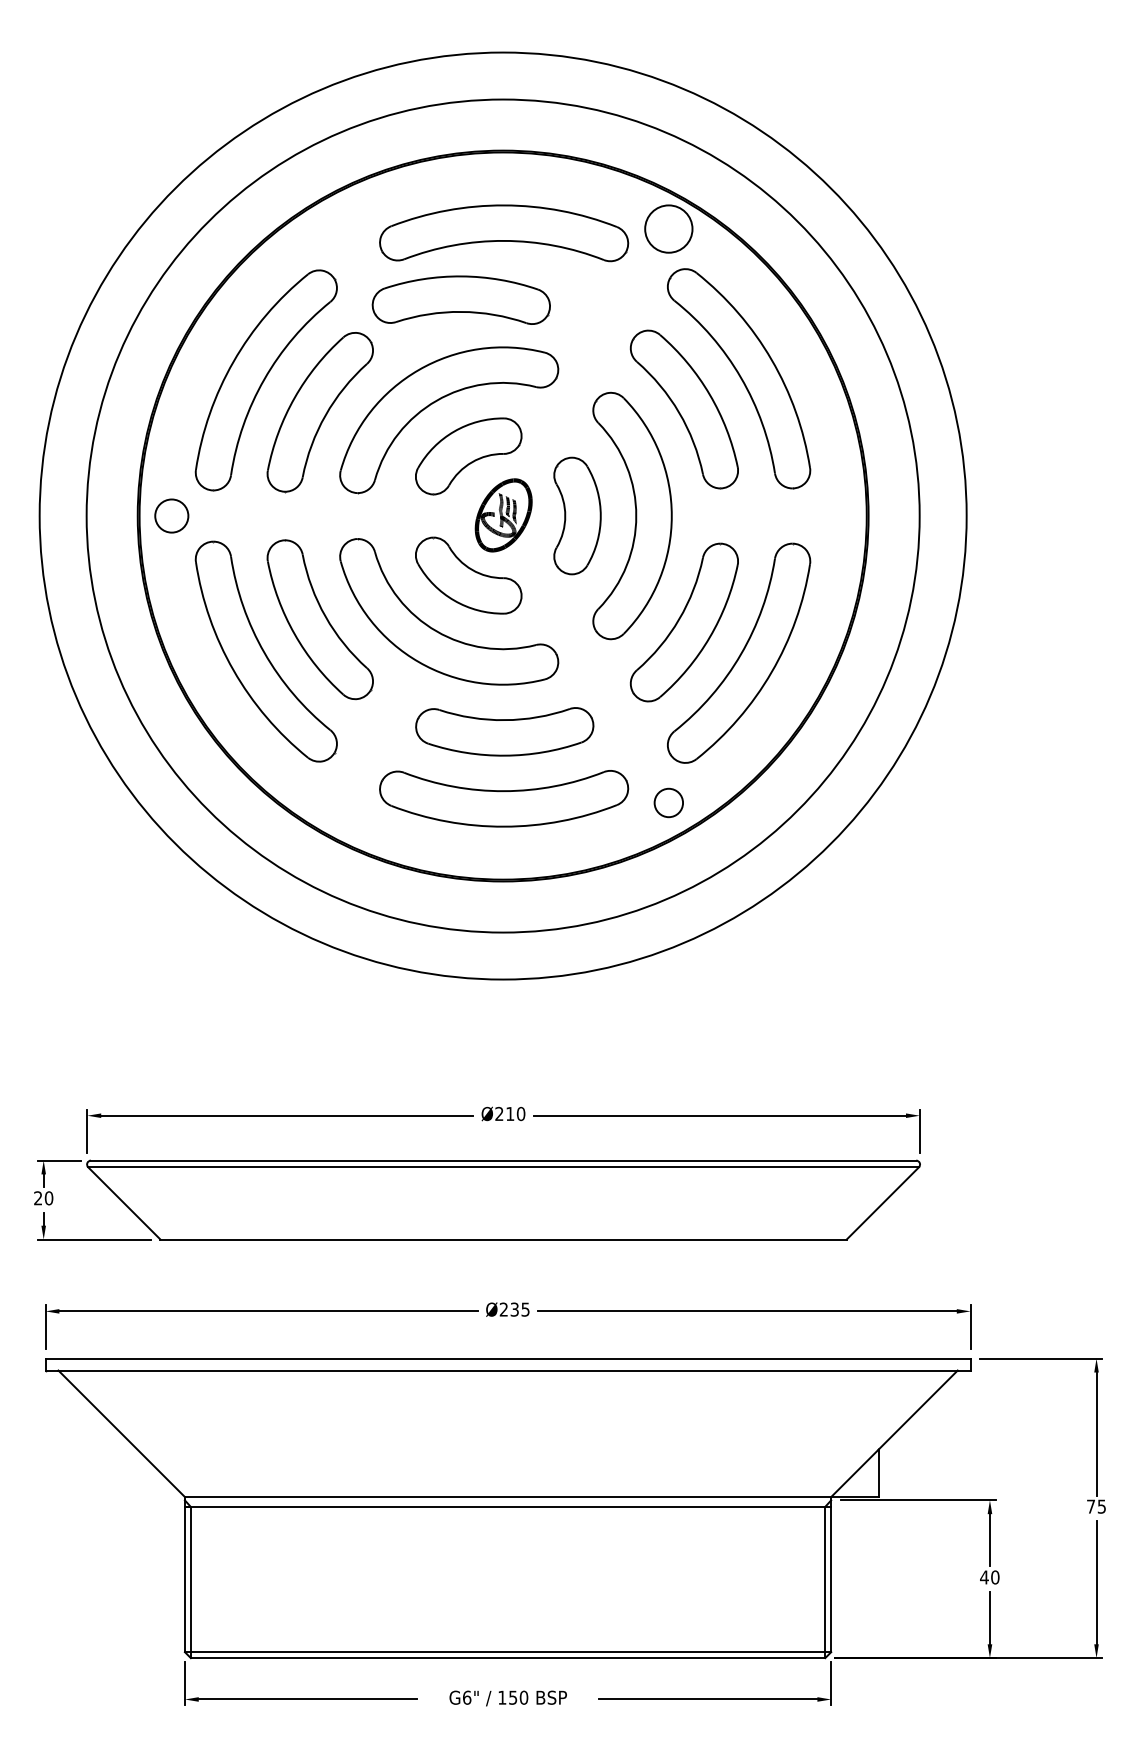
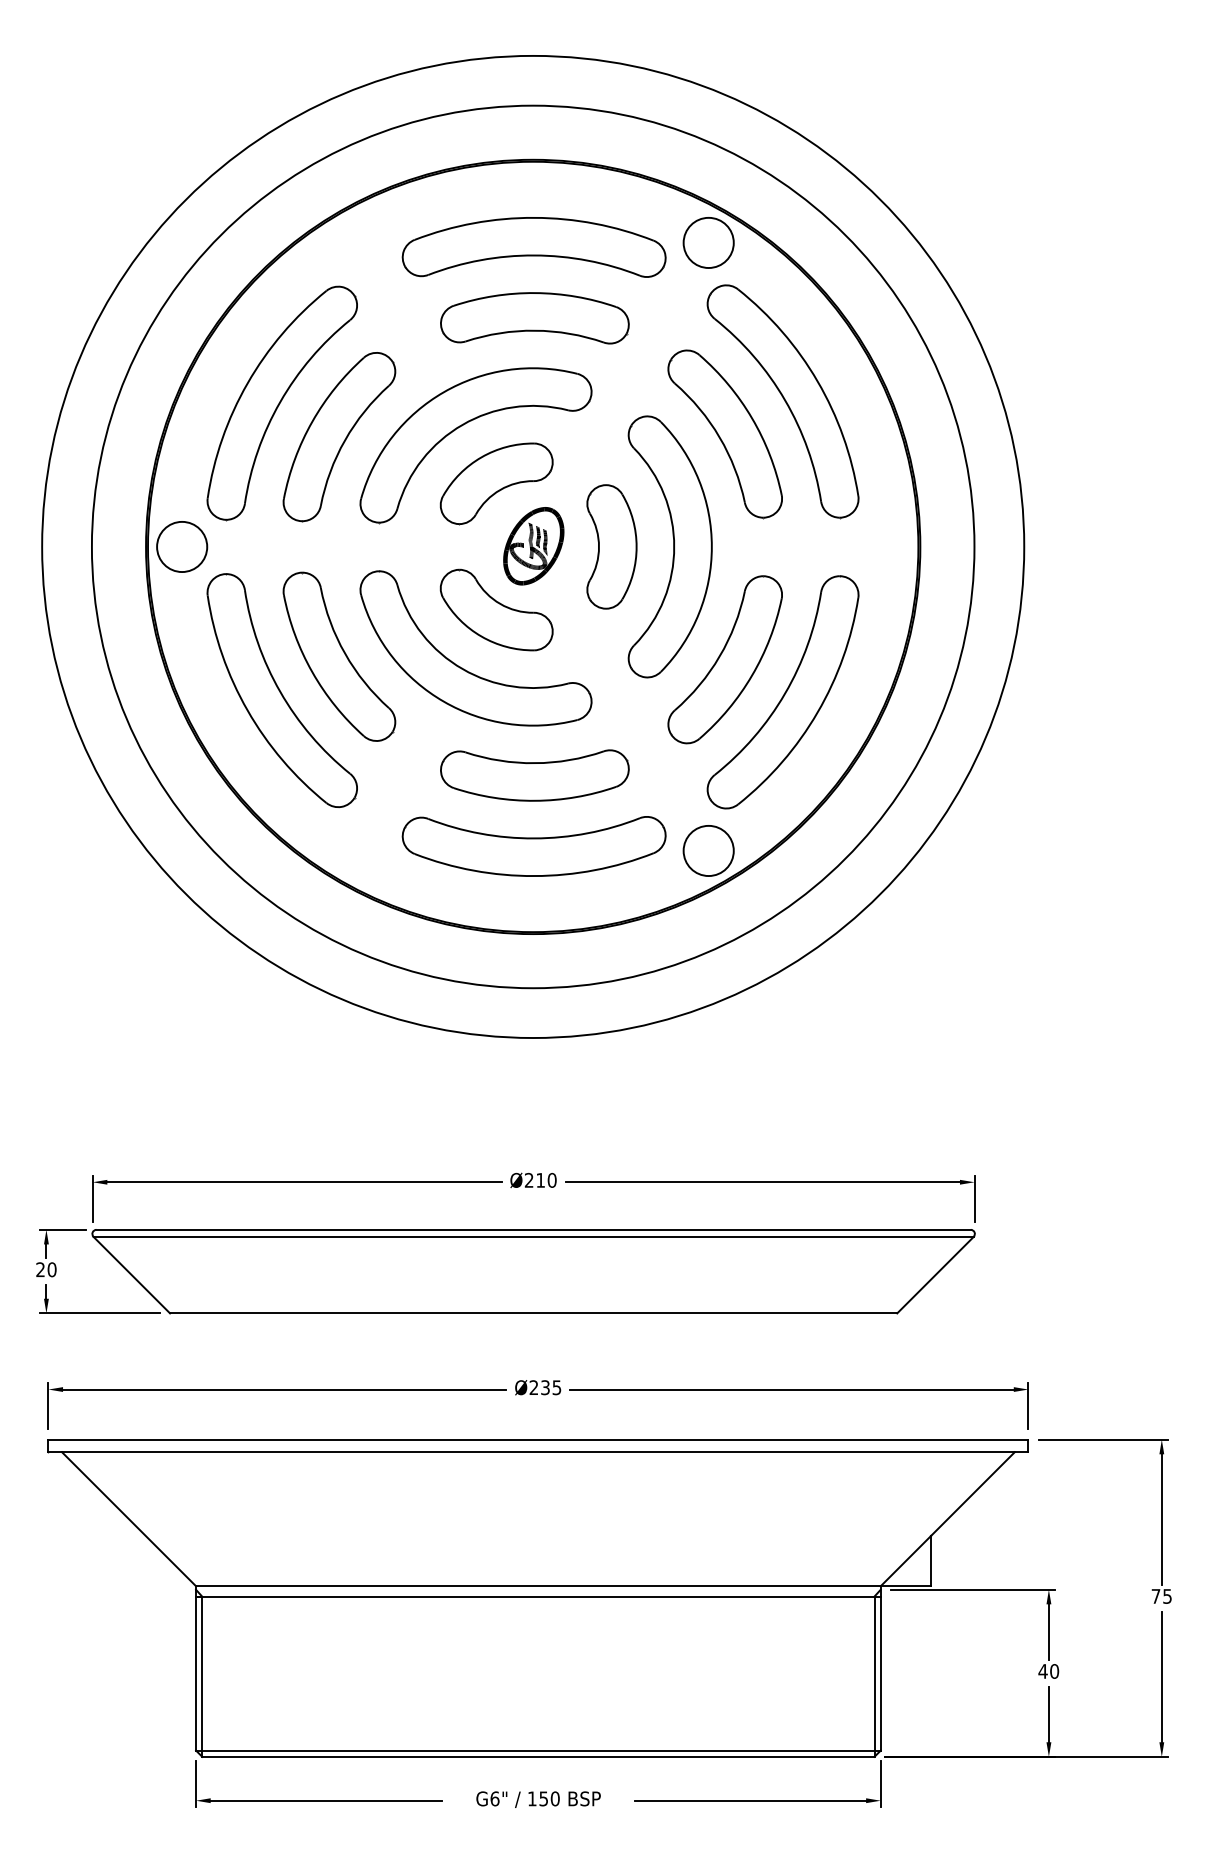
part: (460, 300) -> (534, 318), moved
circle: (172, 515) -> (182, 546), size x1.43
circle: (668, 802) -> (708, 850), size x1.67

